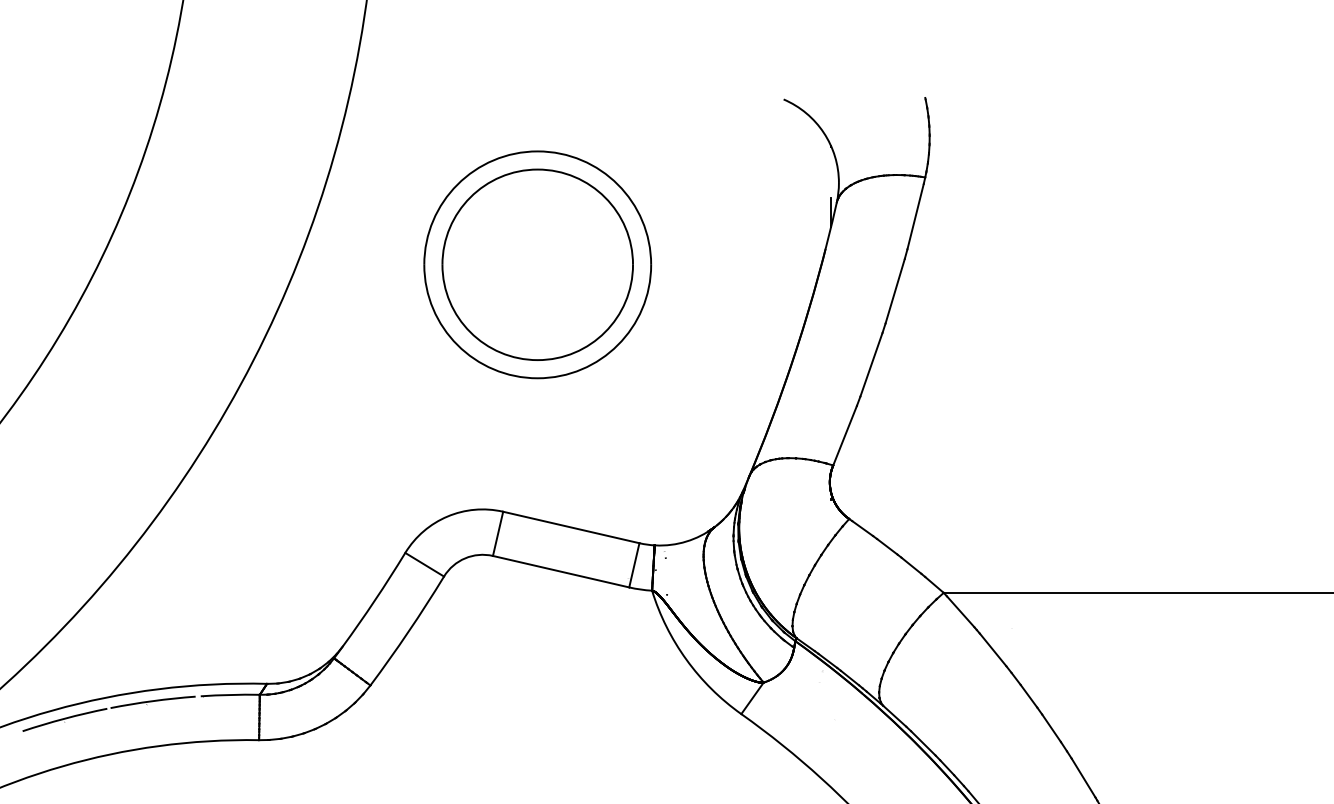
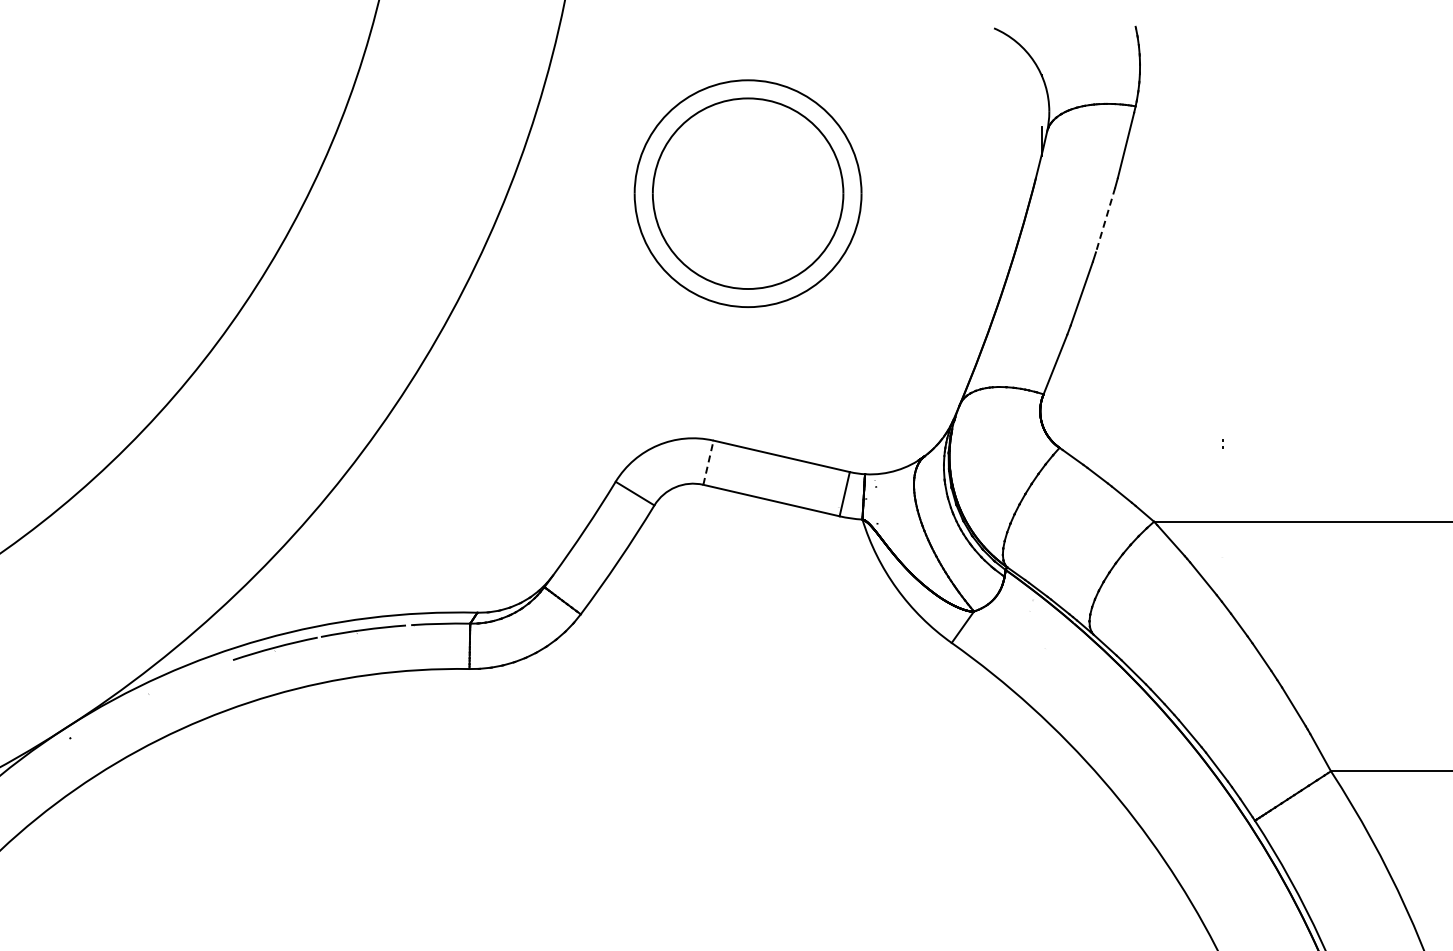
line: (895, 291) -> (1105, 220), solid -> dashed
line: (498, 533) -> (708, 462), solid -> dashed

